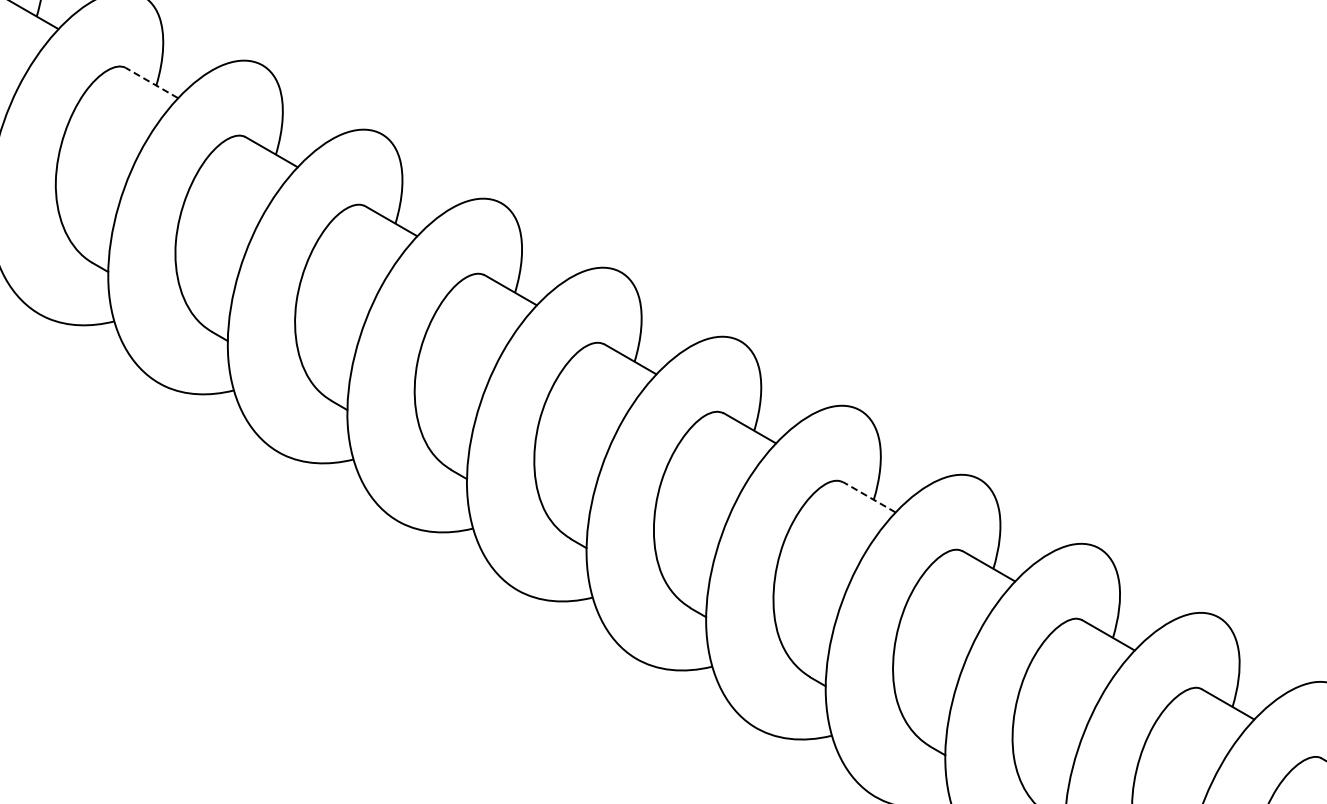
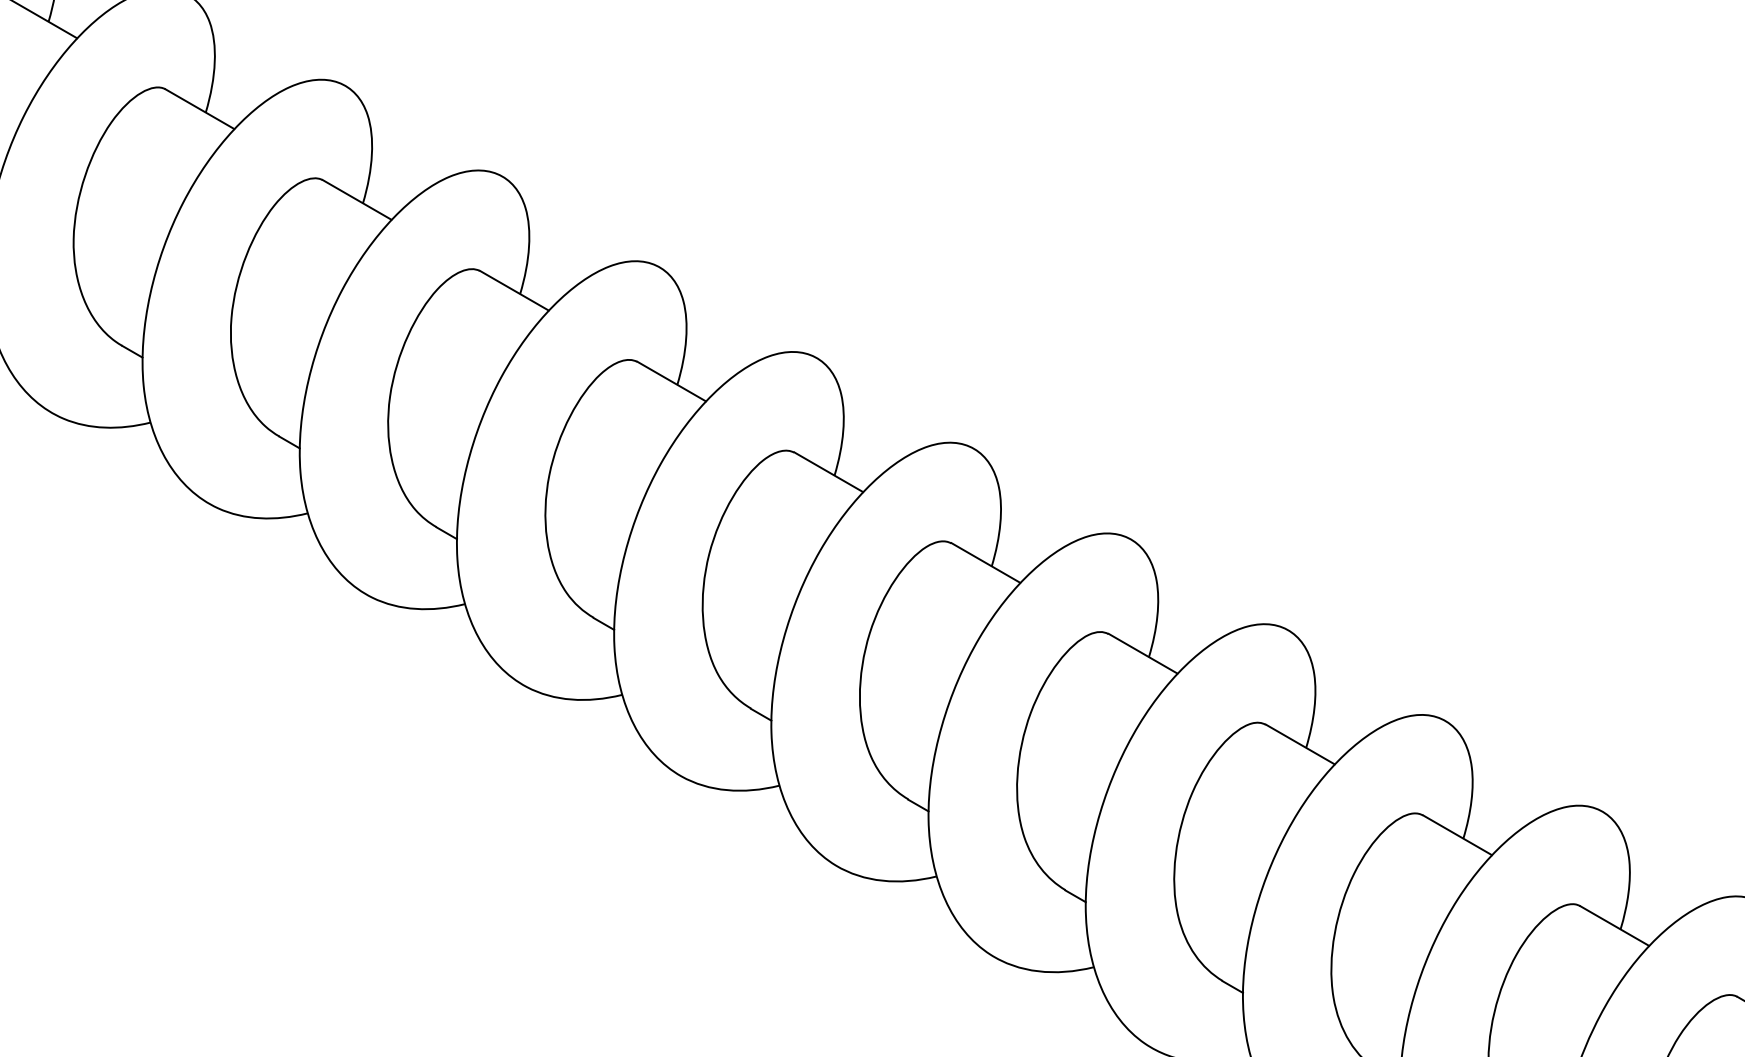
line: (151, 82) -> (199, 108), dashed -> solid
line: (868, 497) -> (1141, 654), dashed -> solid

